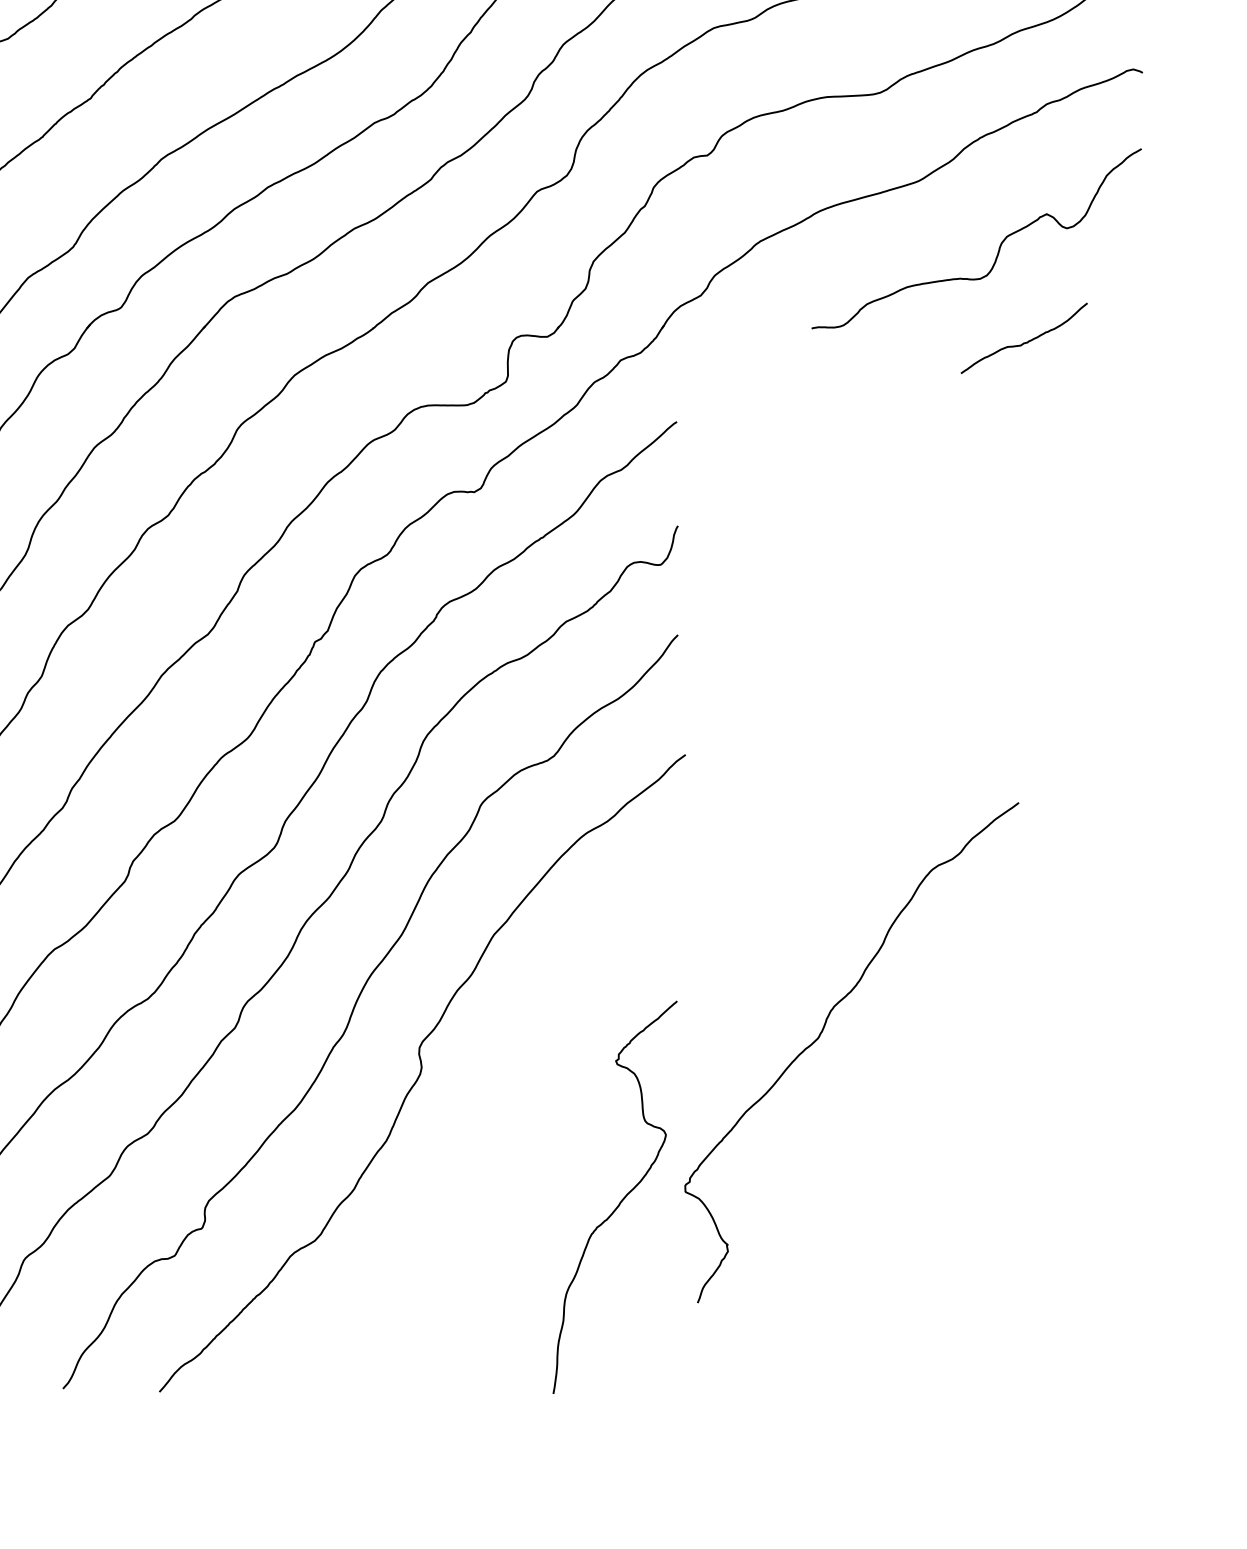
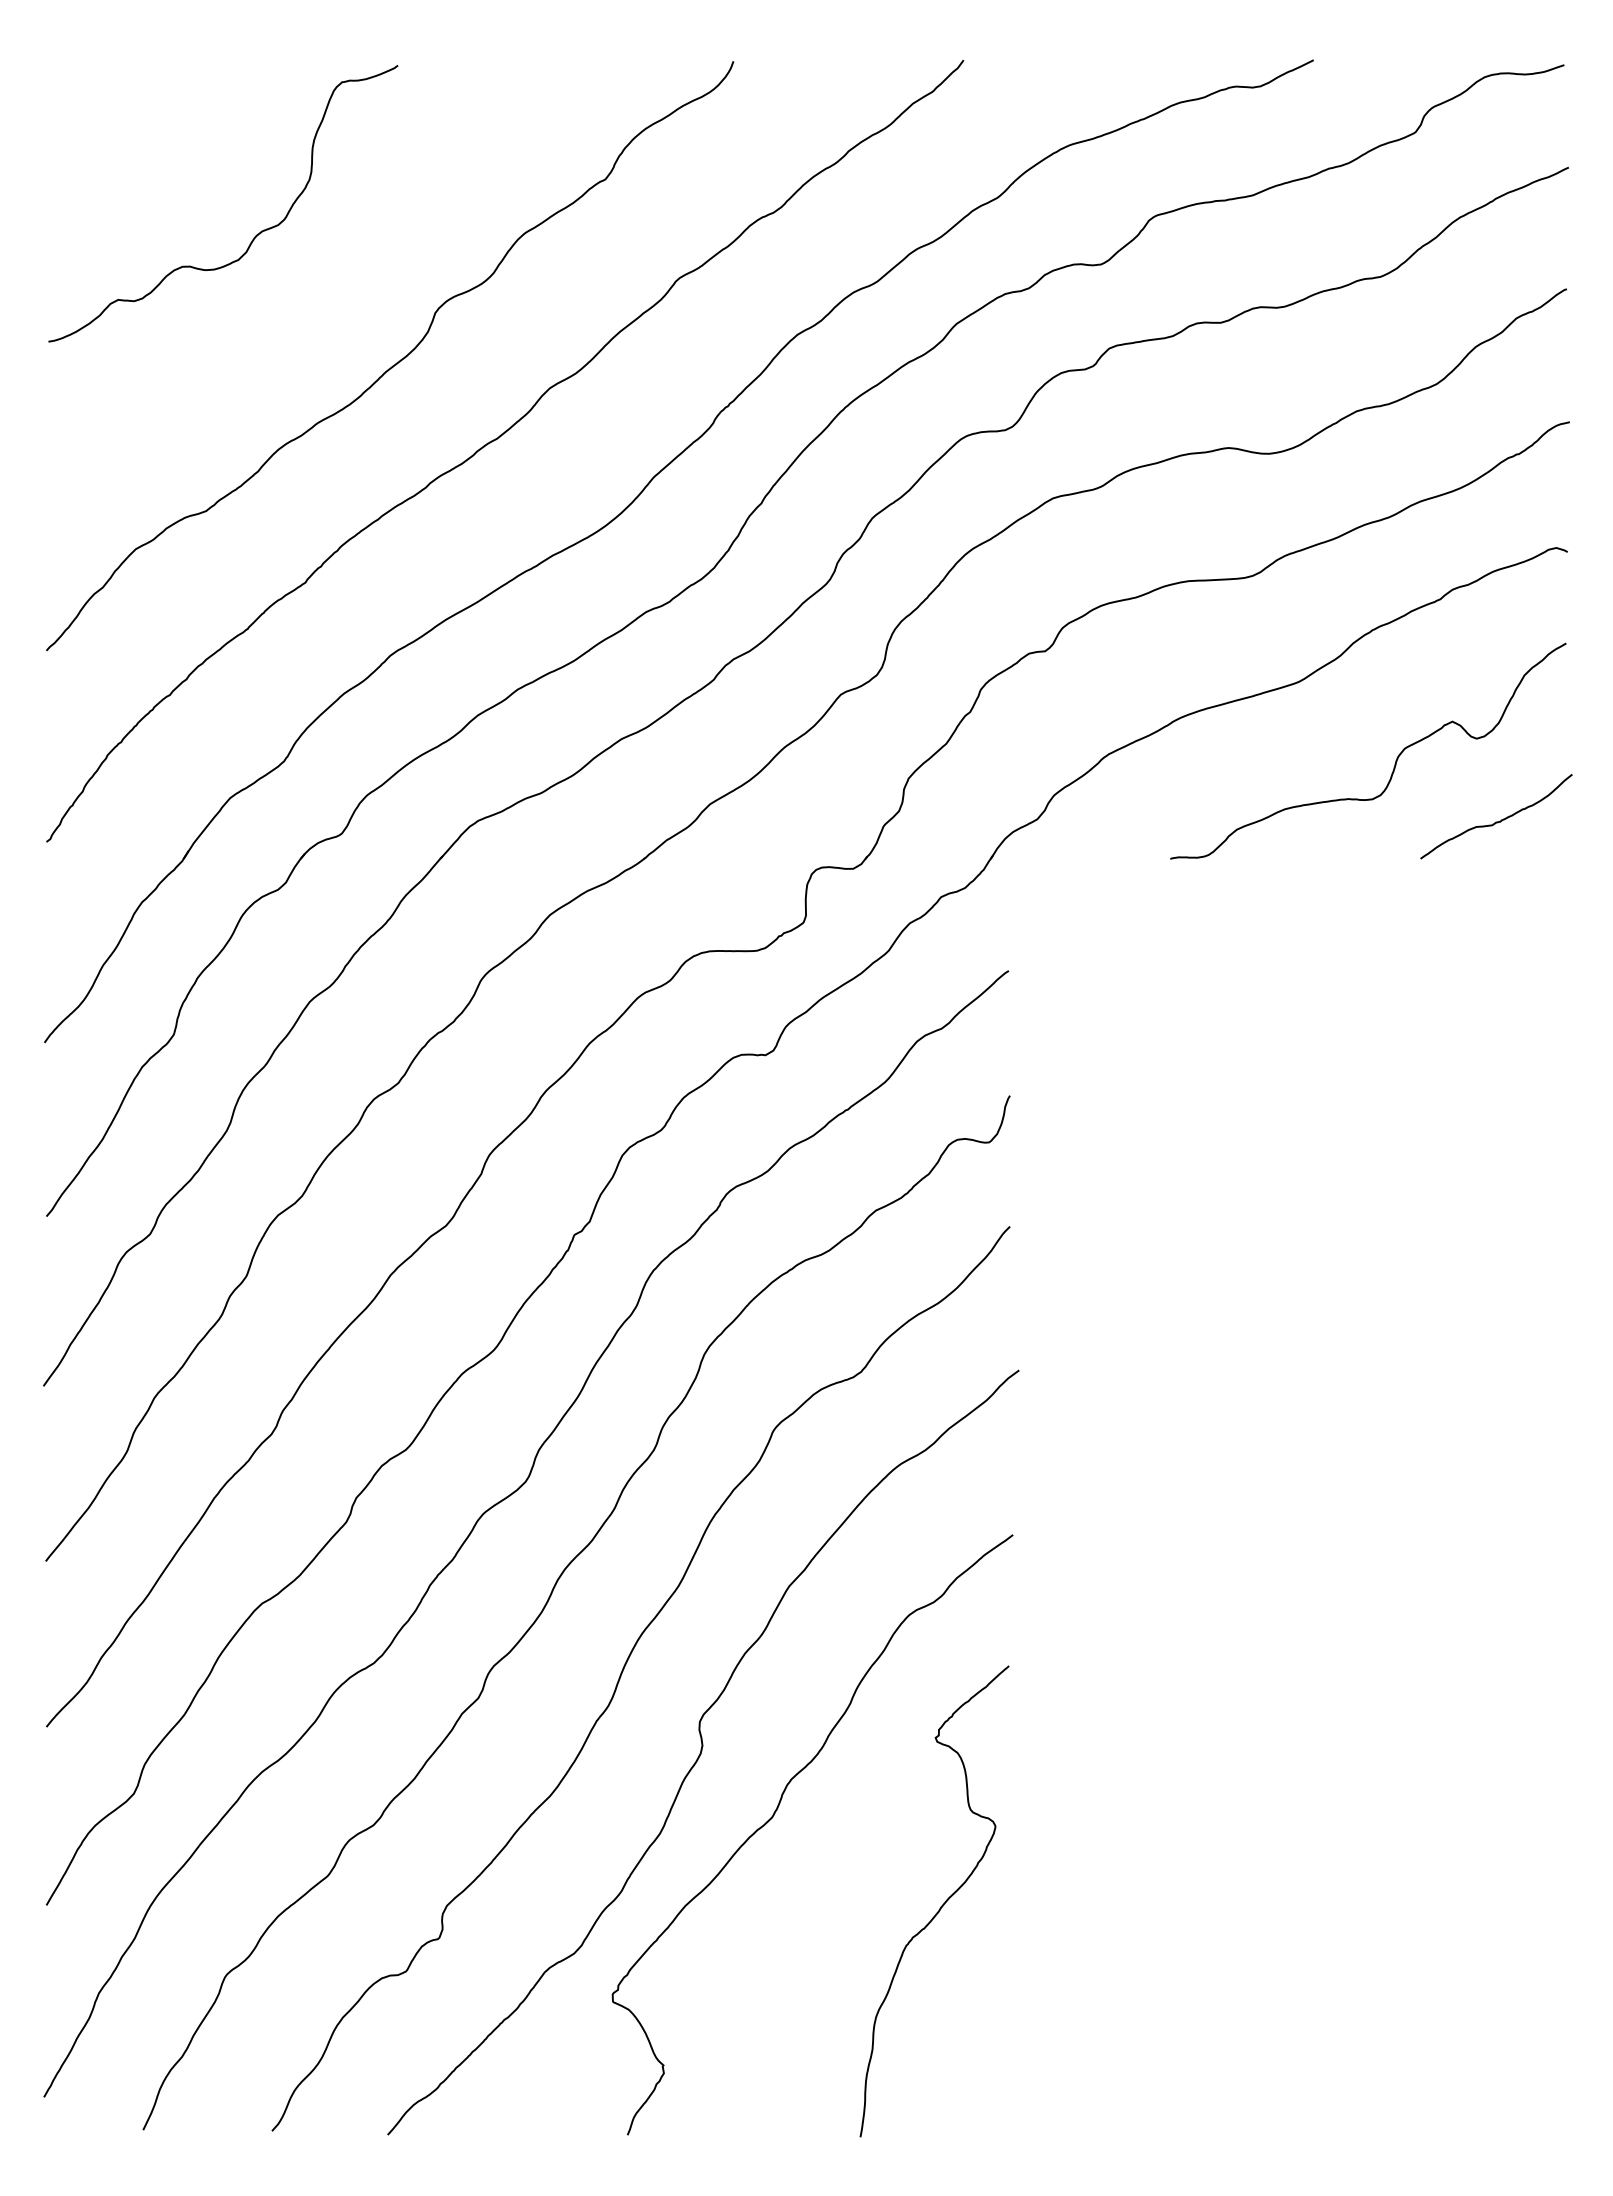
curve: (1024, 342) -> (1496, 821), moved
curve: (822, 1032) -> (777, 1810), moved

